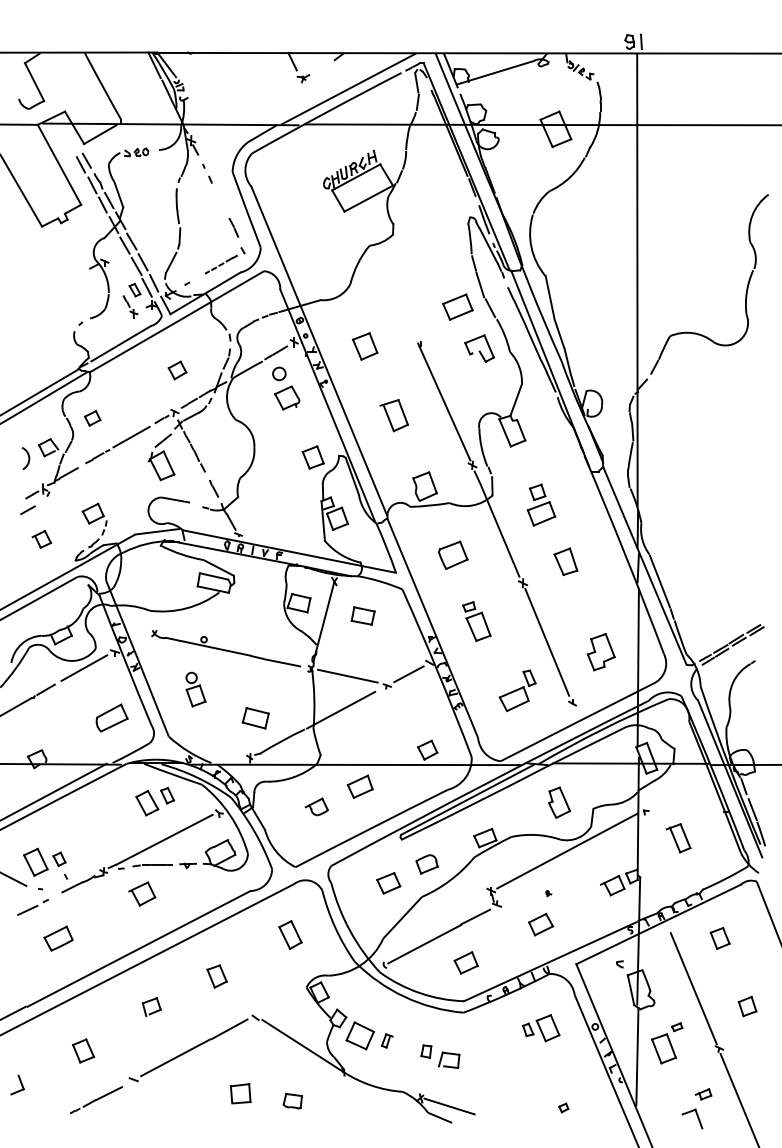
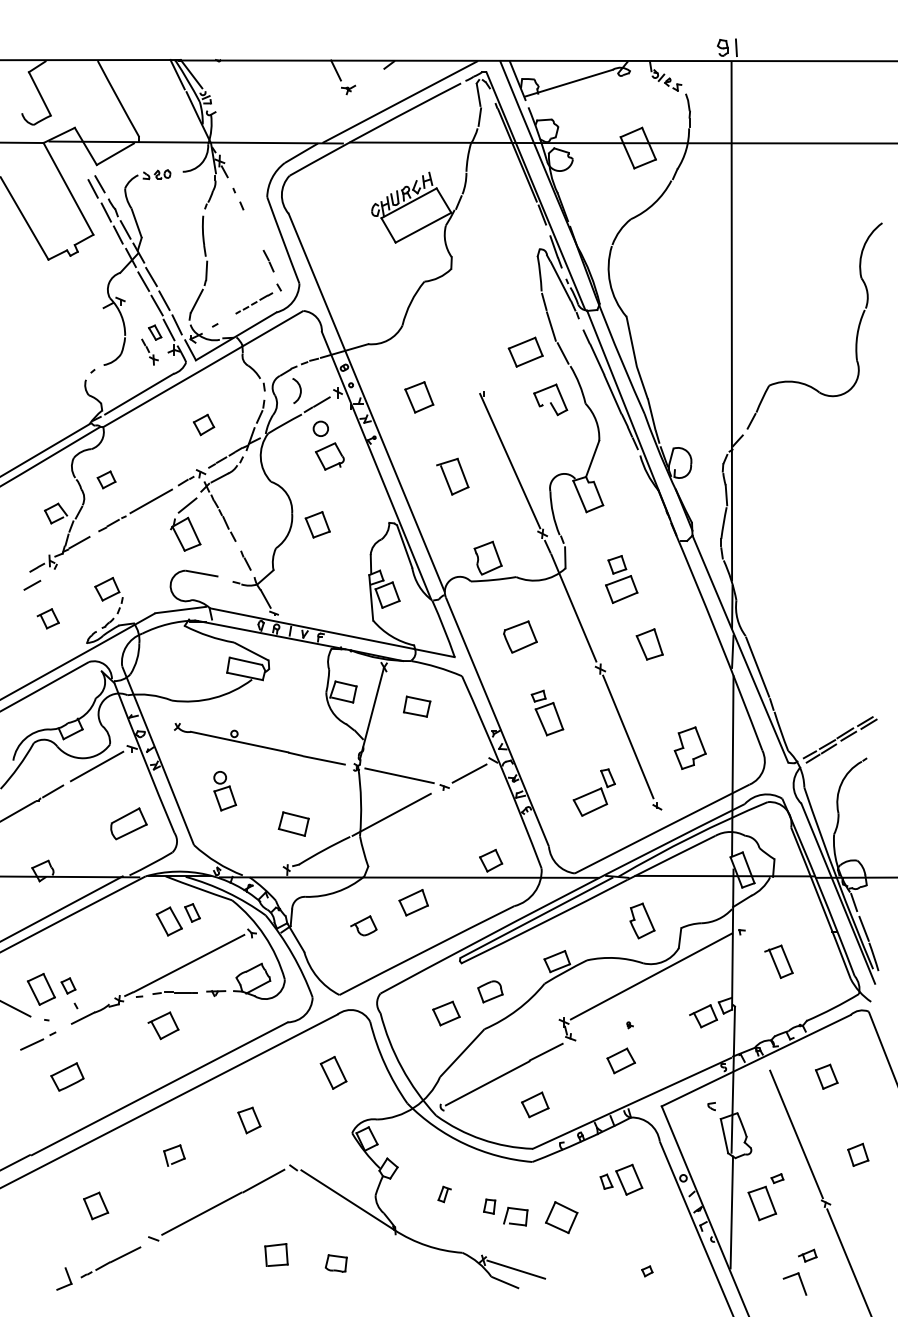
arc: (28, 457) -> (299, 389), moved
part: (313, 457) -> (317, 524), moved
part: (360, 1035) -> (561, 1217), moved
part: (17, 1084) -> (64, 1278), moved

